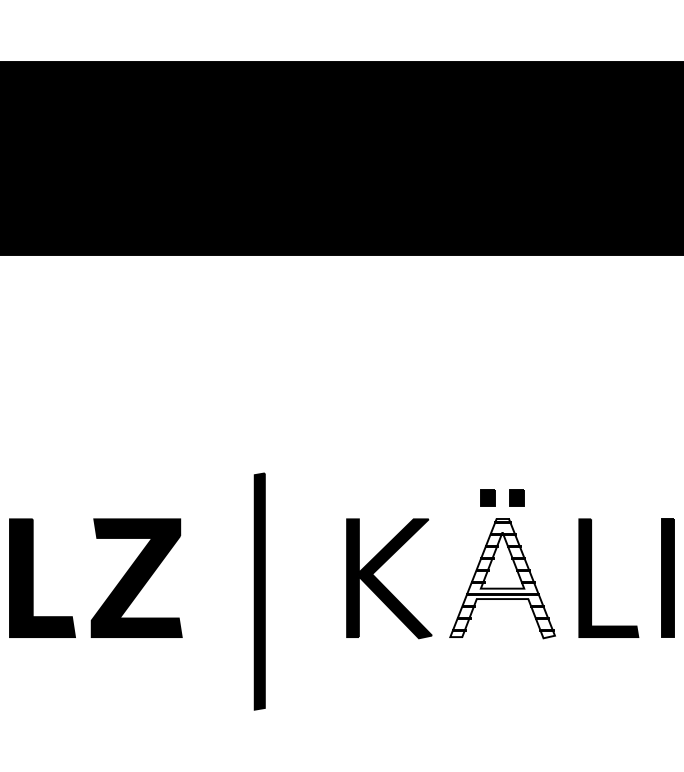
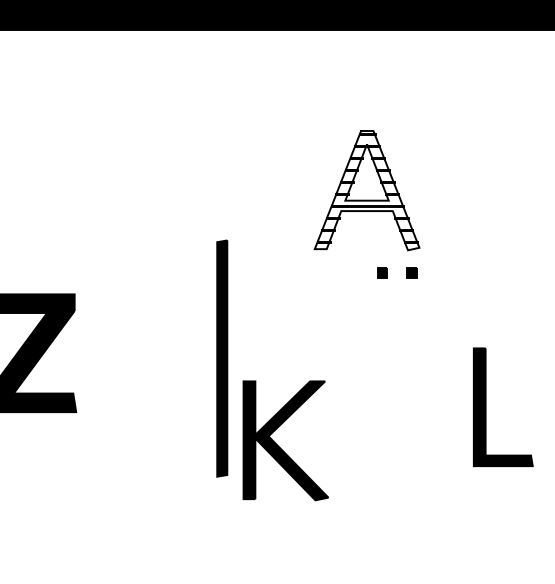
part: (487, 497) -> (381, 272), size x0.7
part: (516, 497) -> (410, 272), size x0.7
part: (591, 577) -> (485, 406), moved
part: (502, 578) -> (366, 190), moved
part: (383, 584) -> (279, 446), moved
part: (259, 591) -> (221, 358), moved

